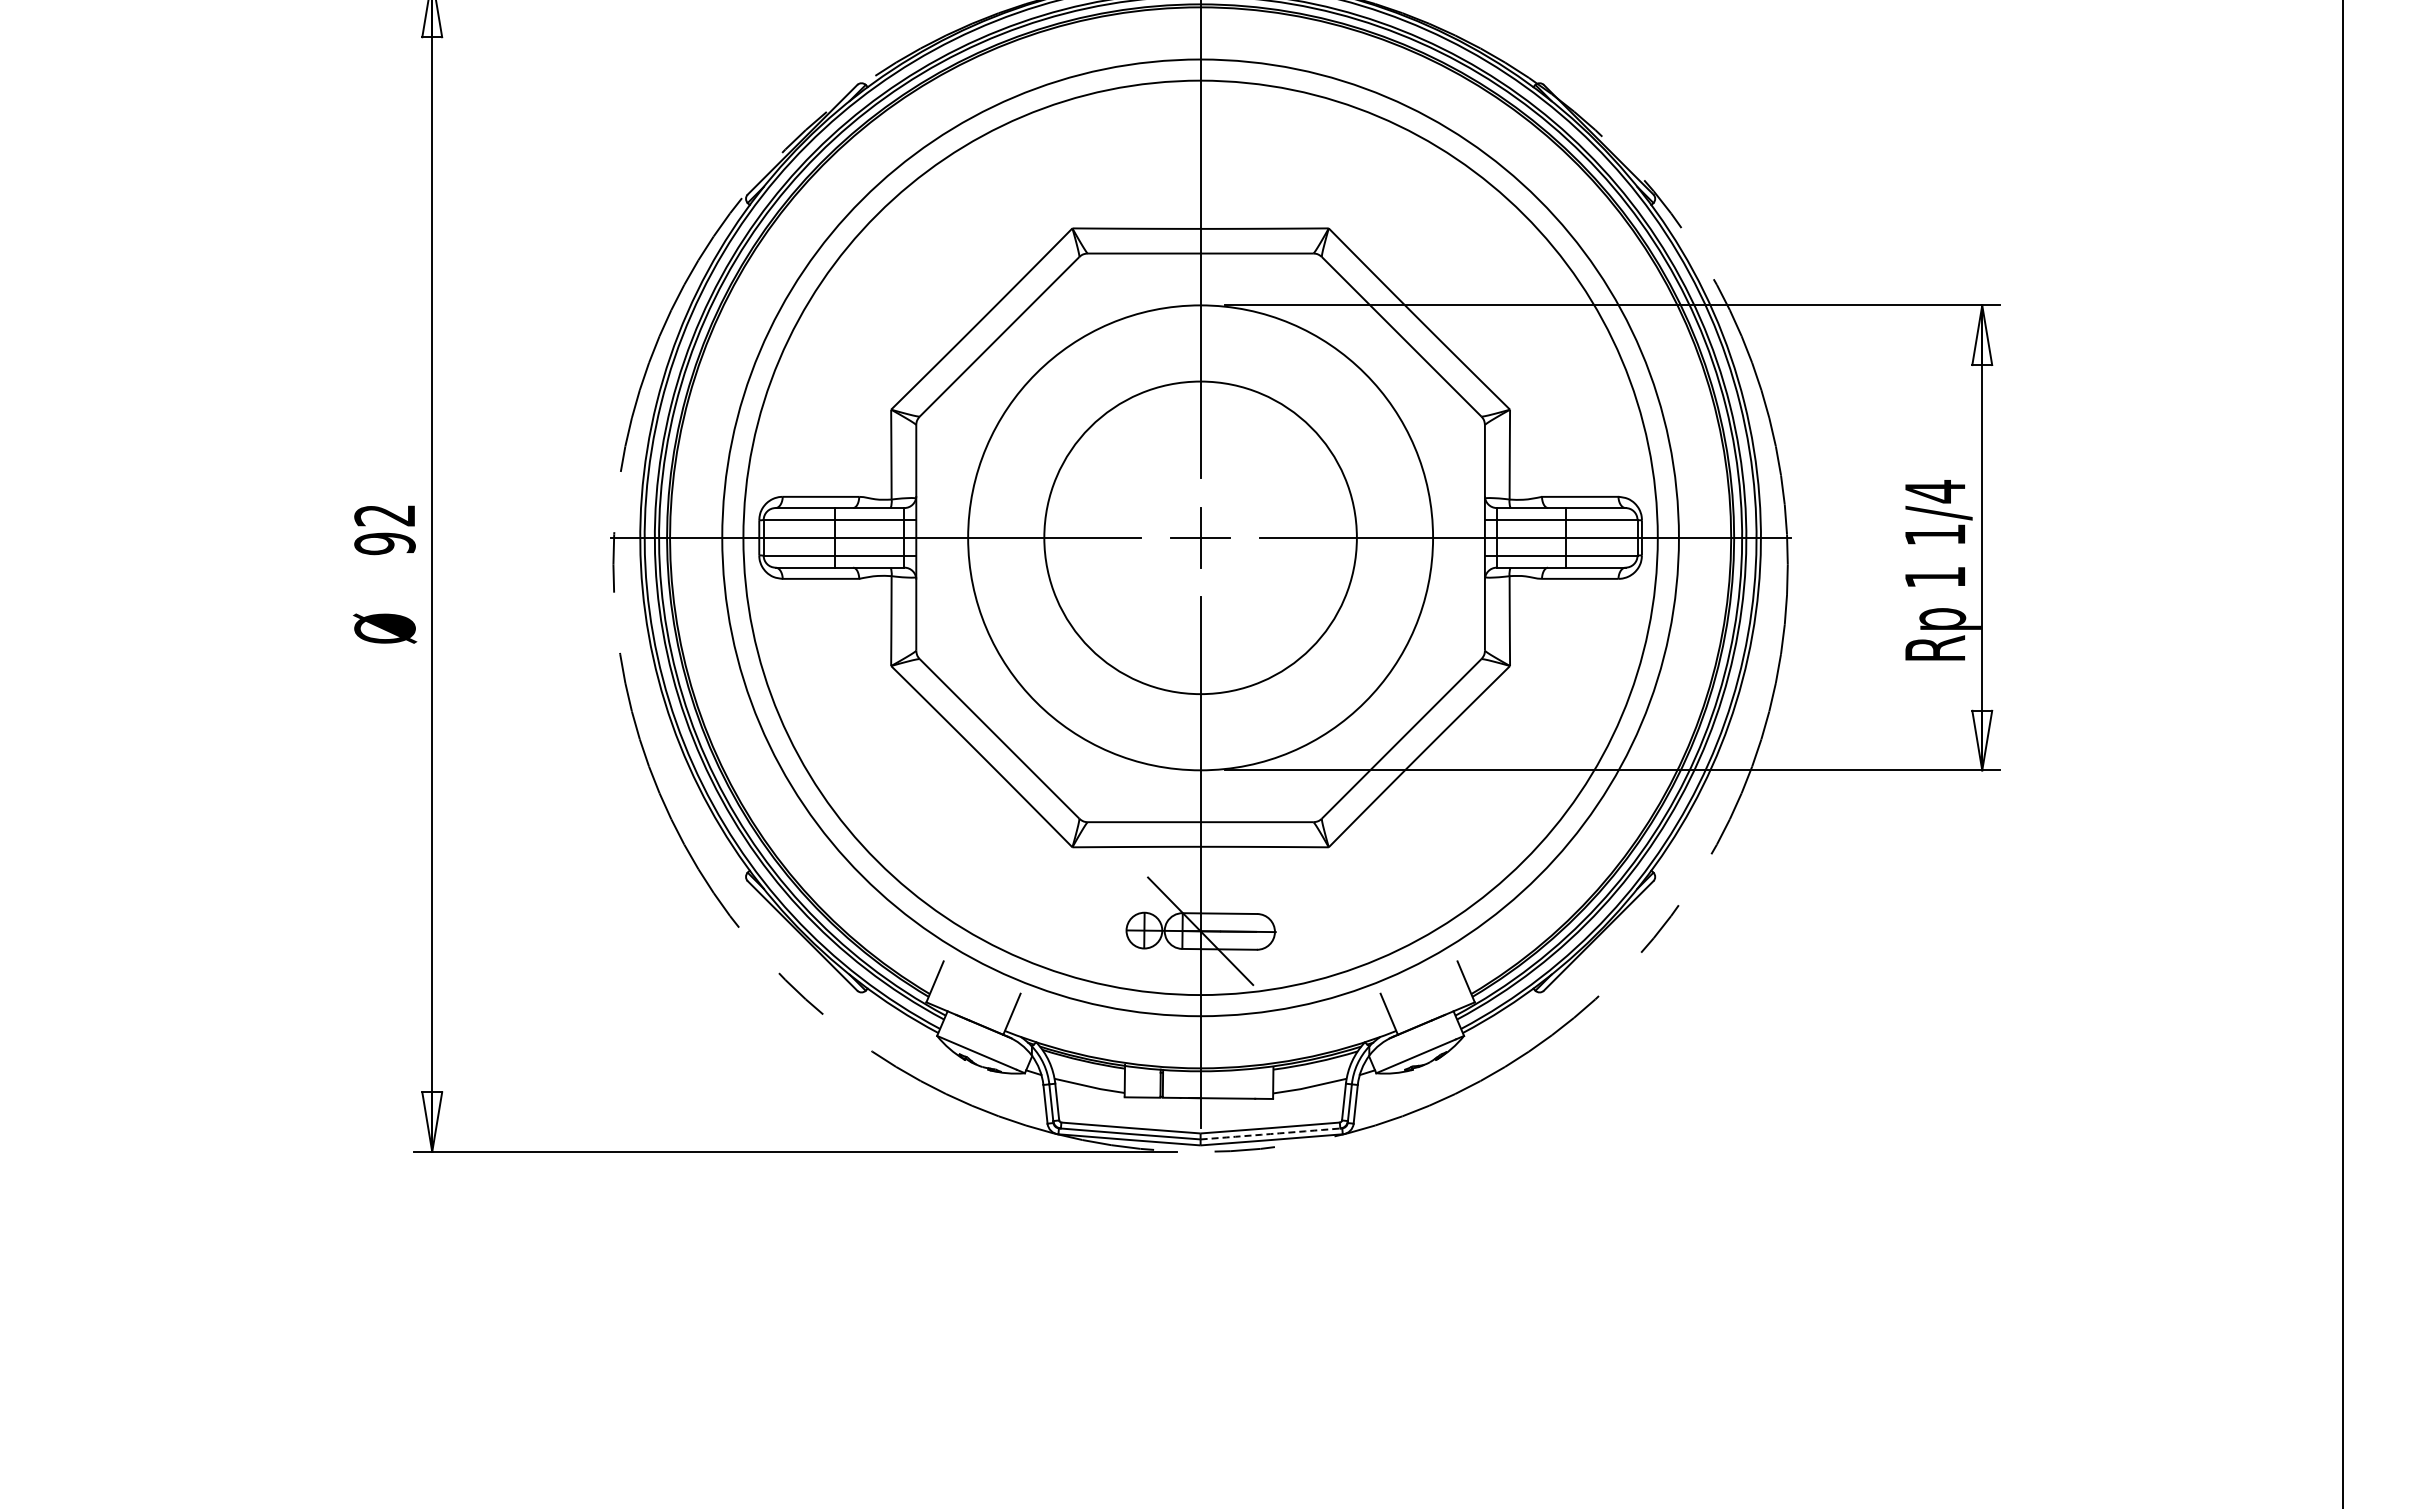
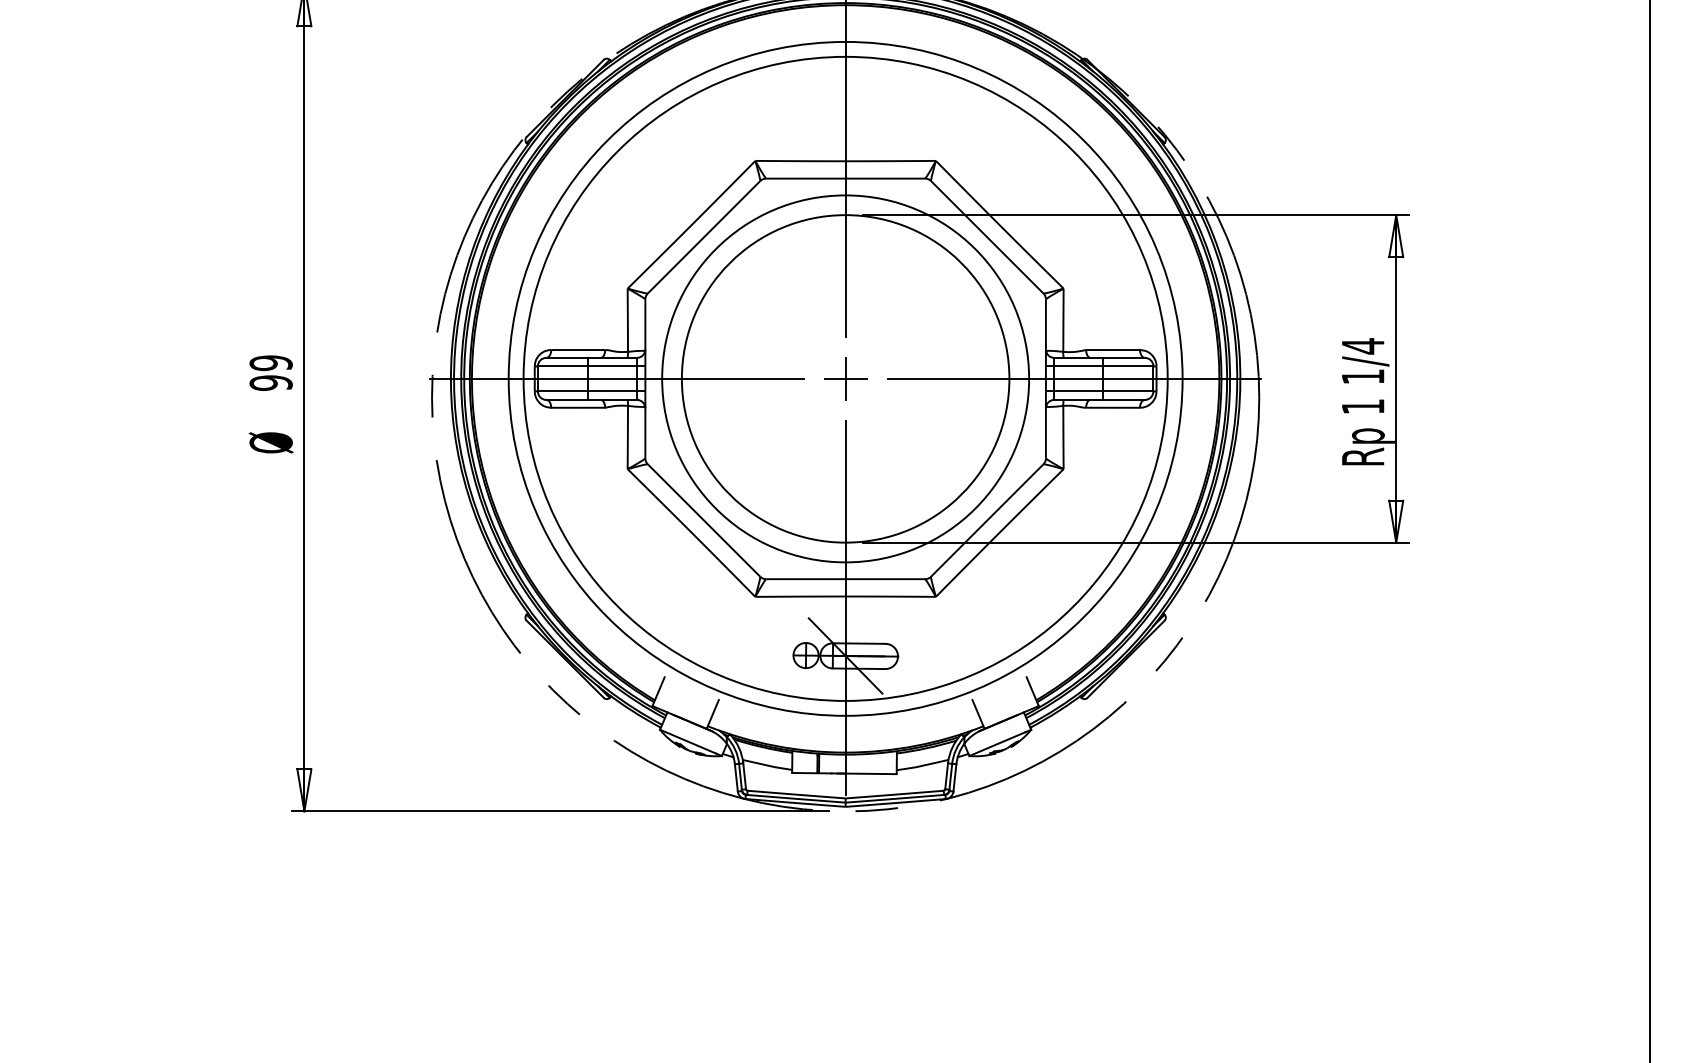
text: (384, 515) -> (270, 363), 92 -> 99
circle: (1200, 537) -> (845, 378), size x1.67
arc: (1270, 1134) -> (894, 799), dashed -> solid

